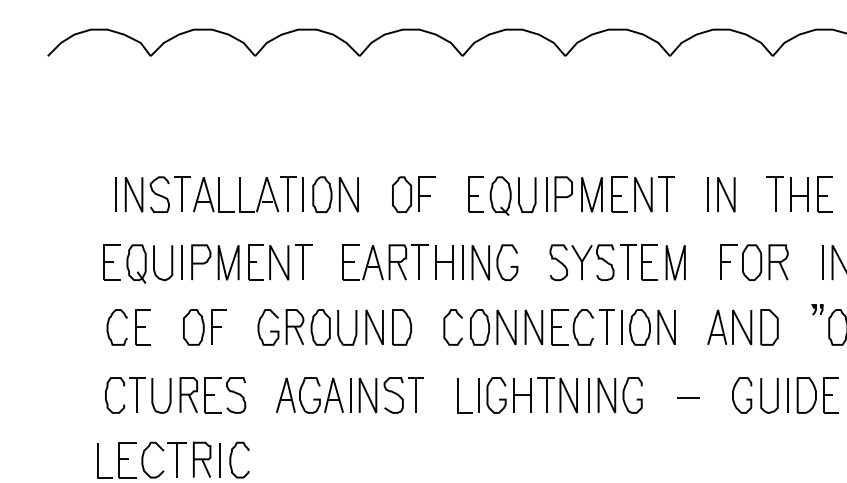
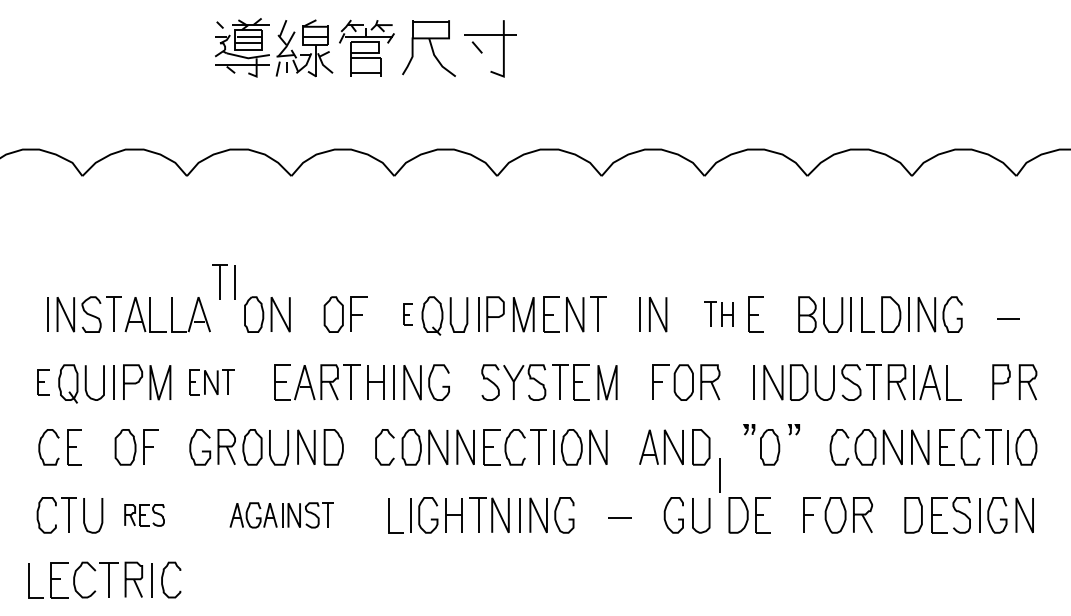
part: (291, 193) -> (223, 281), moved
part: (786, 193) -> (718, 313), size x0.7
part: (475, 194) -> (407, 314), size x0.6
part: (111, 262) -> (43, 382), size x0.7
part: (279, 262) -> (211, 382), size x0.7
part: (212, 395) -> (144, 515), size x0.6
part: (349, 395) -> (281, 515), size x0.7
line: (787, 395) -> (719, 475), moved

